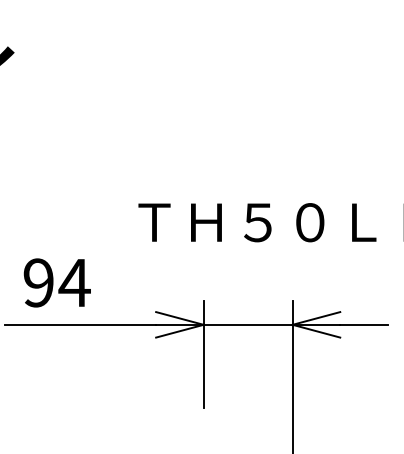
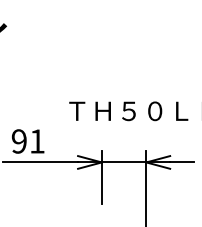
text: (75, 282) -> (37, 141), 94 -> 91

